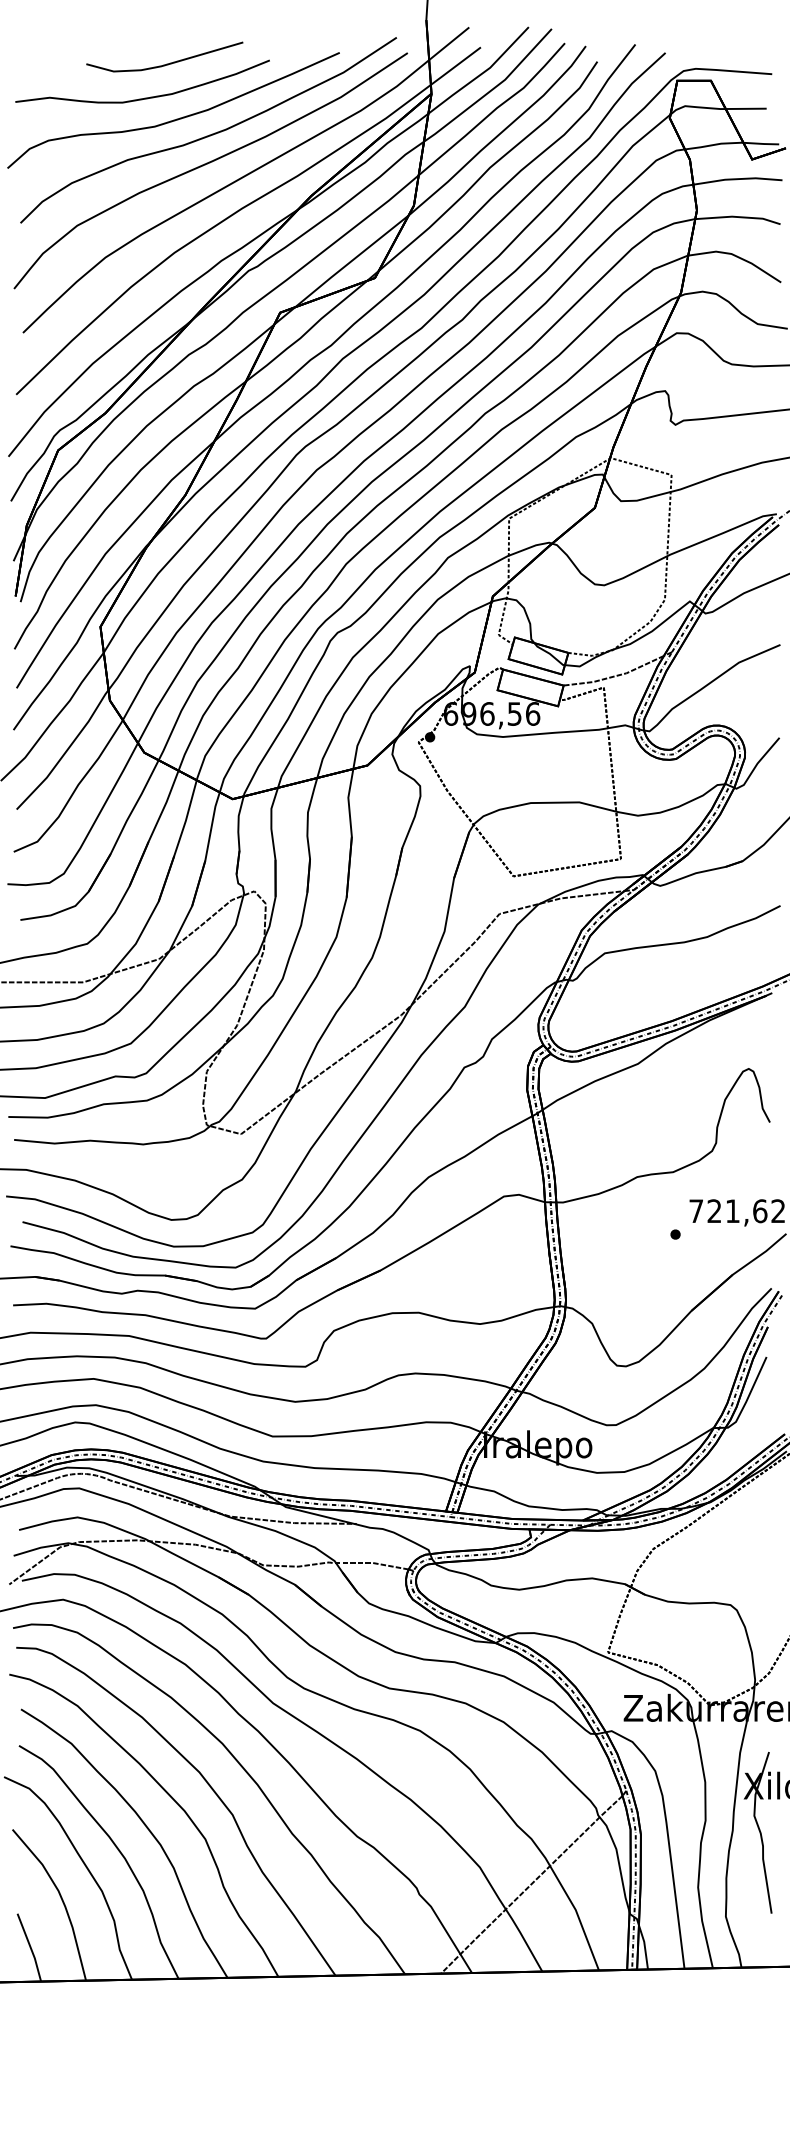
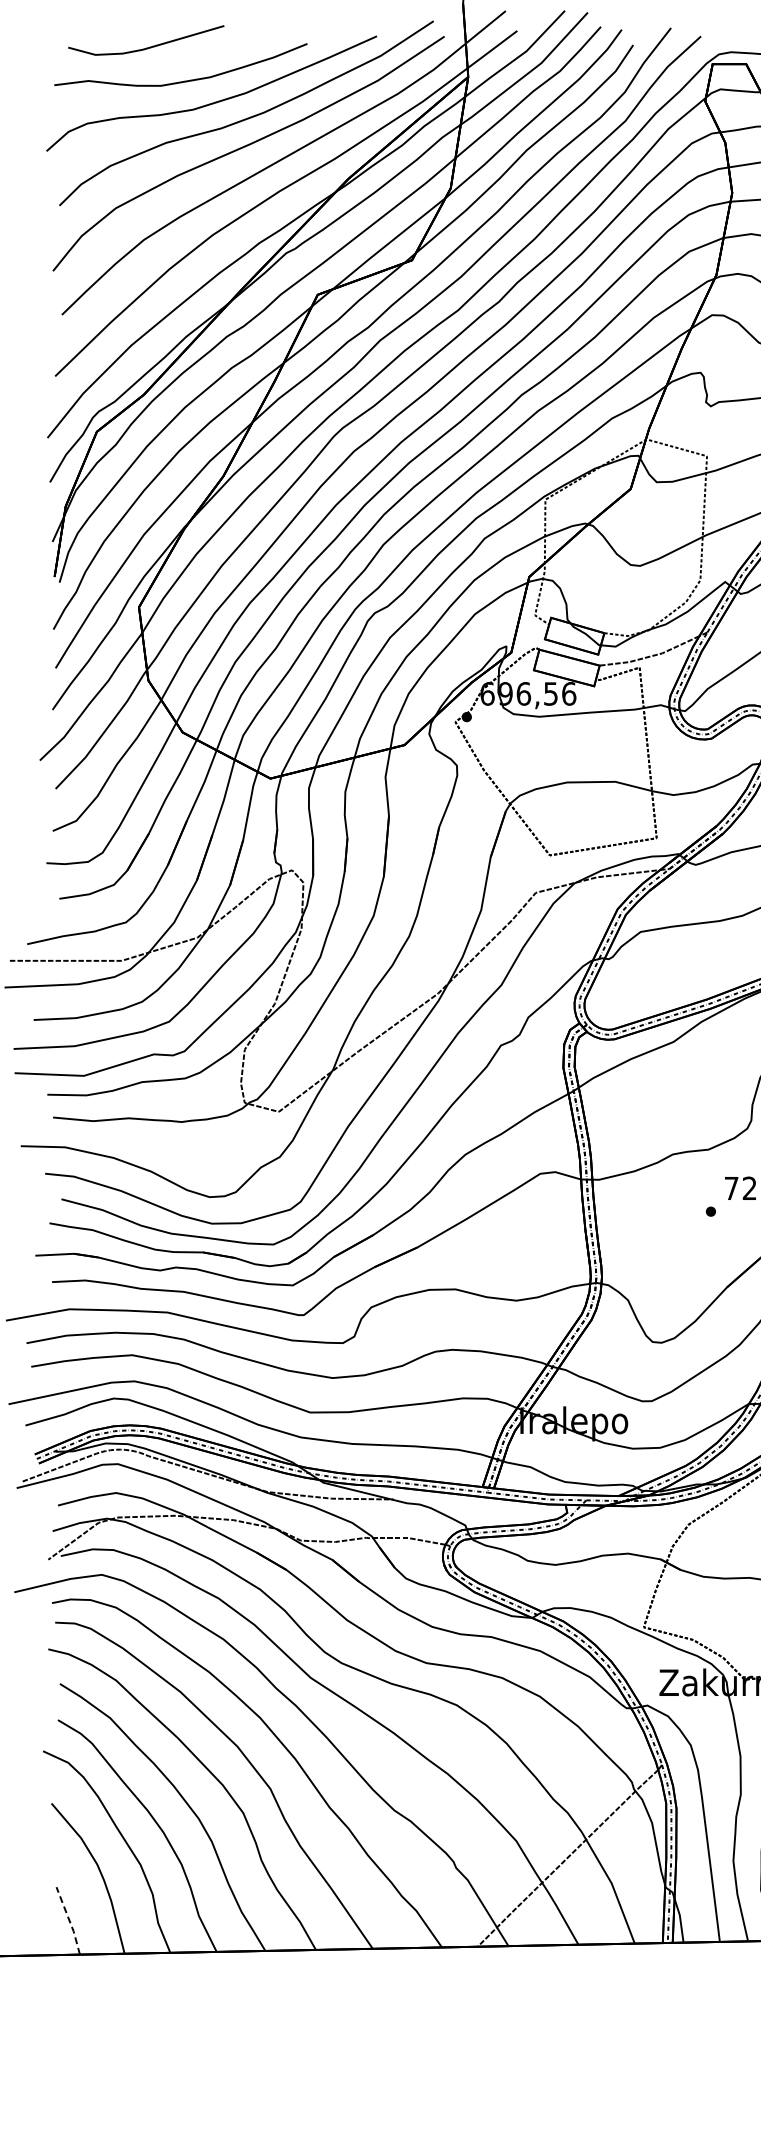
line: (166, 63) -> (147, 46), moved
line: (30, 1948) -> (69, 1921), solid -> dashed

